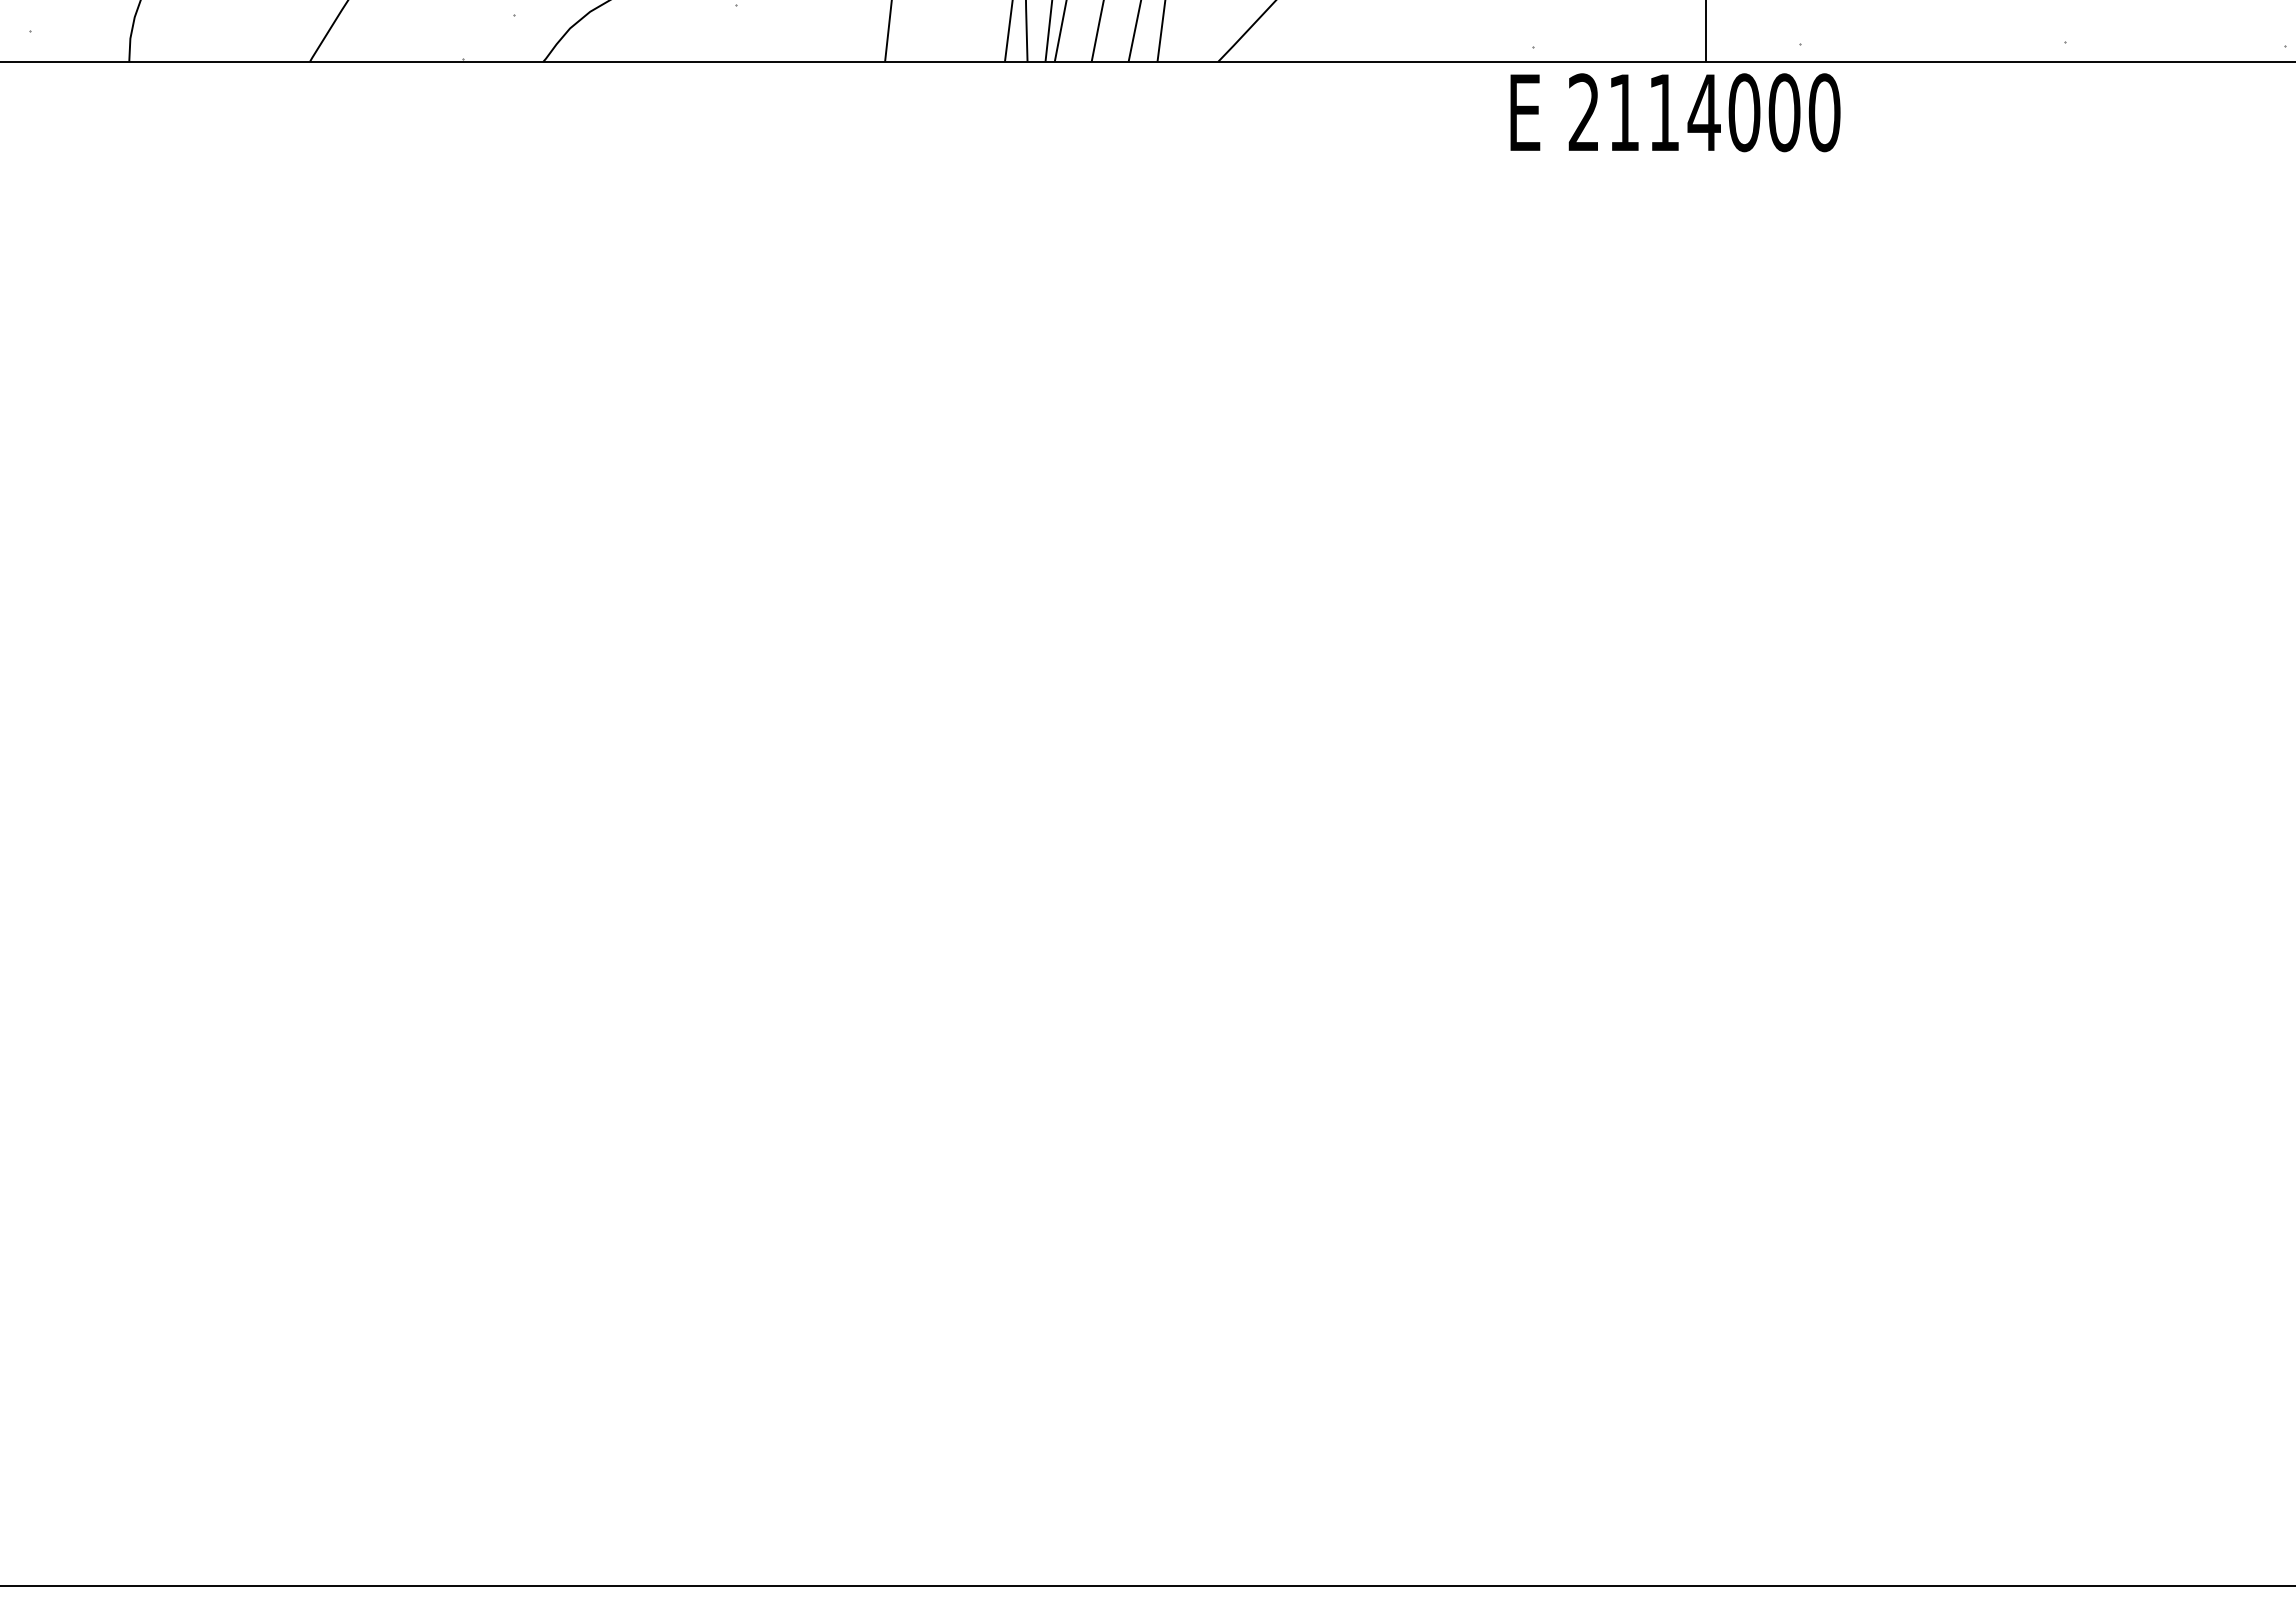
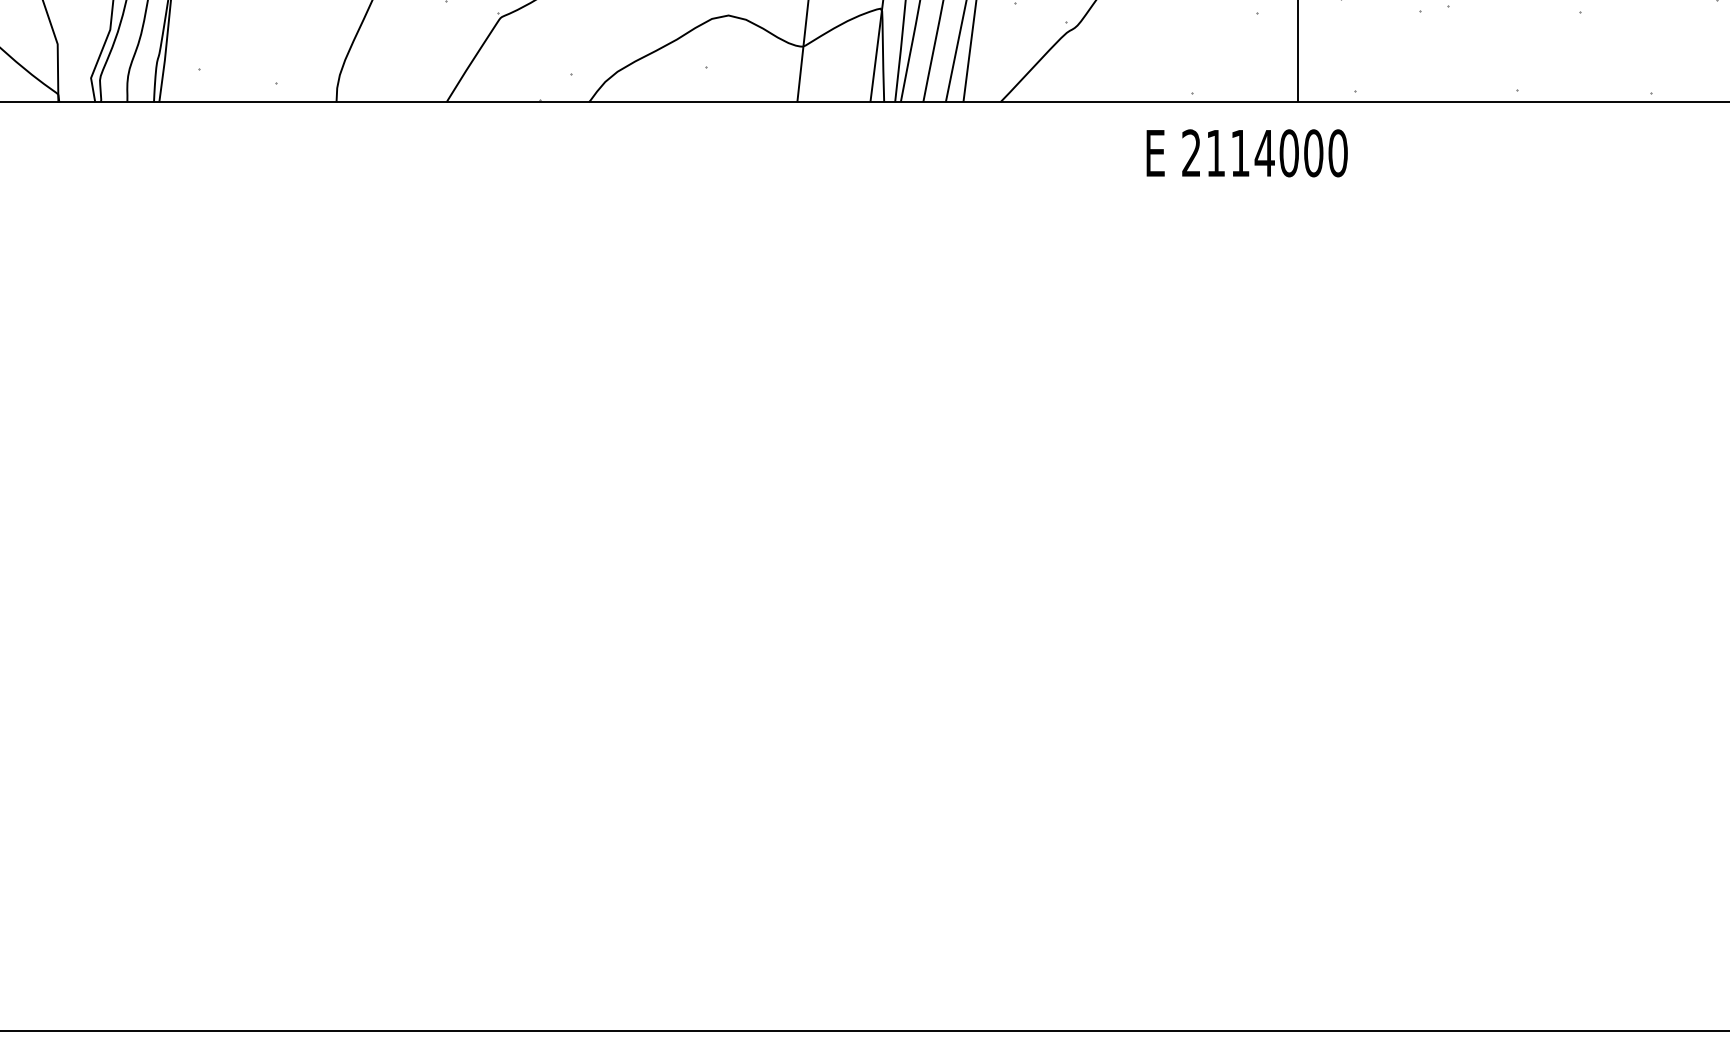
text: (1674, 113) -> (1246, 153), moved

